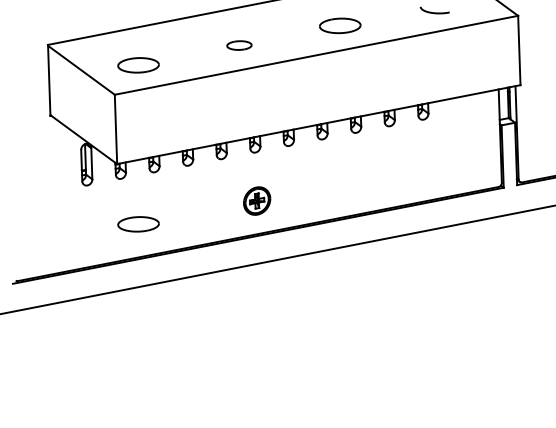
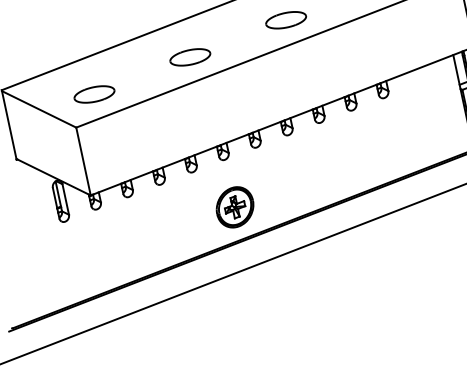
part: (239, 45) -> (190, 57), size x1.67
part: (256, 200) -> (234, 206), size x1.43
part: (138, 224) -> (122, 251), removed

